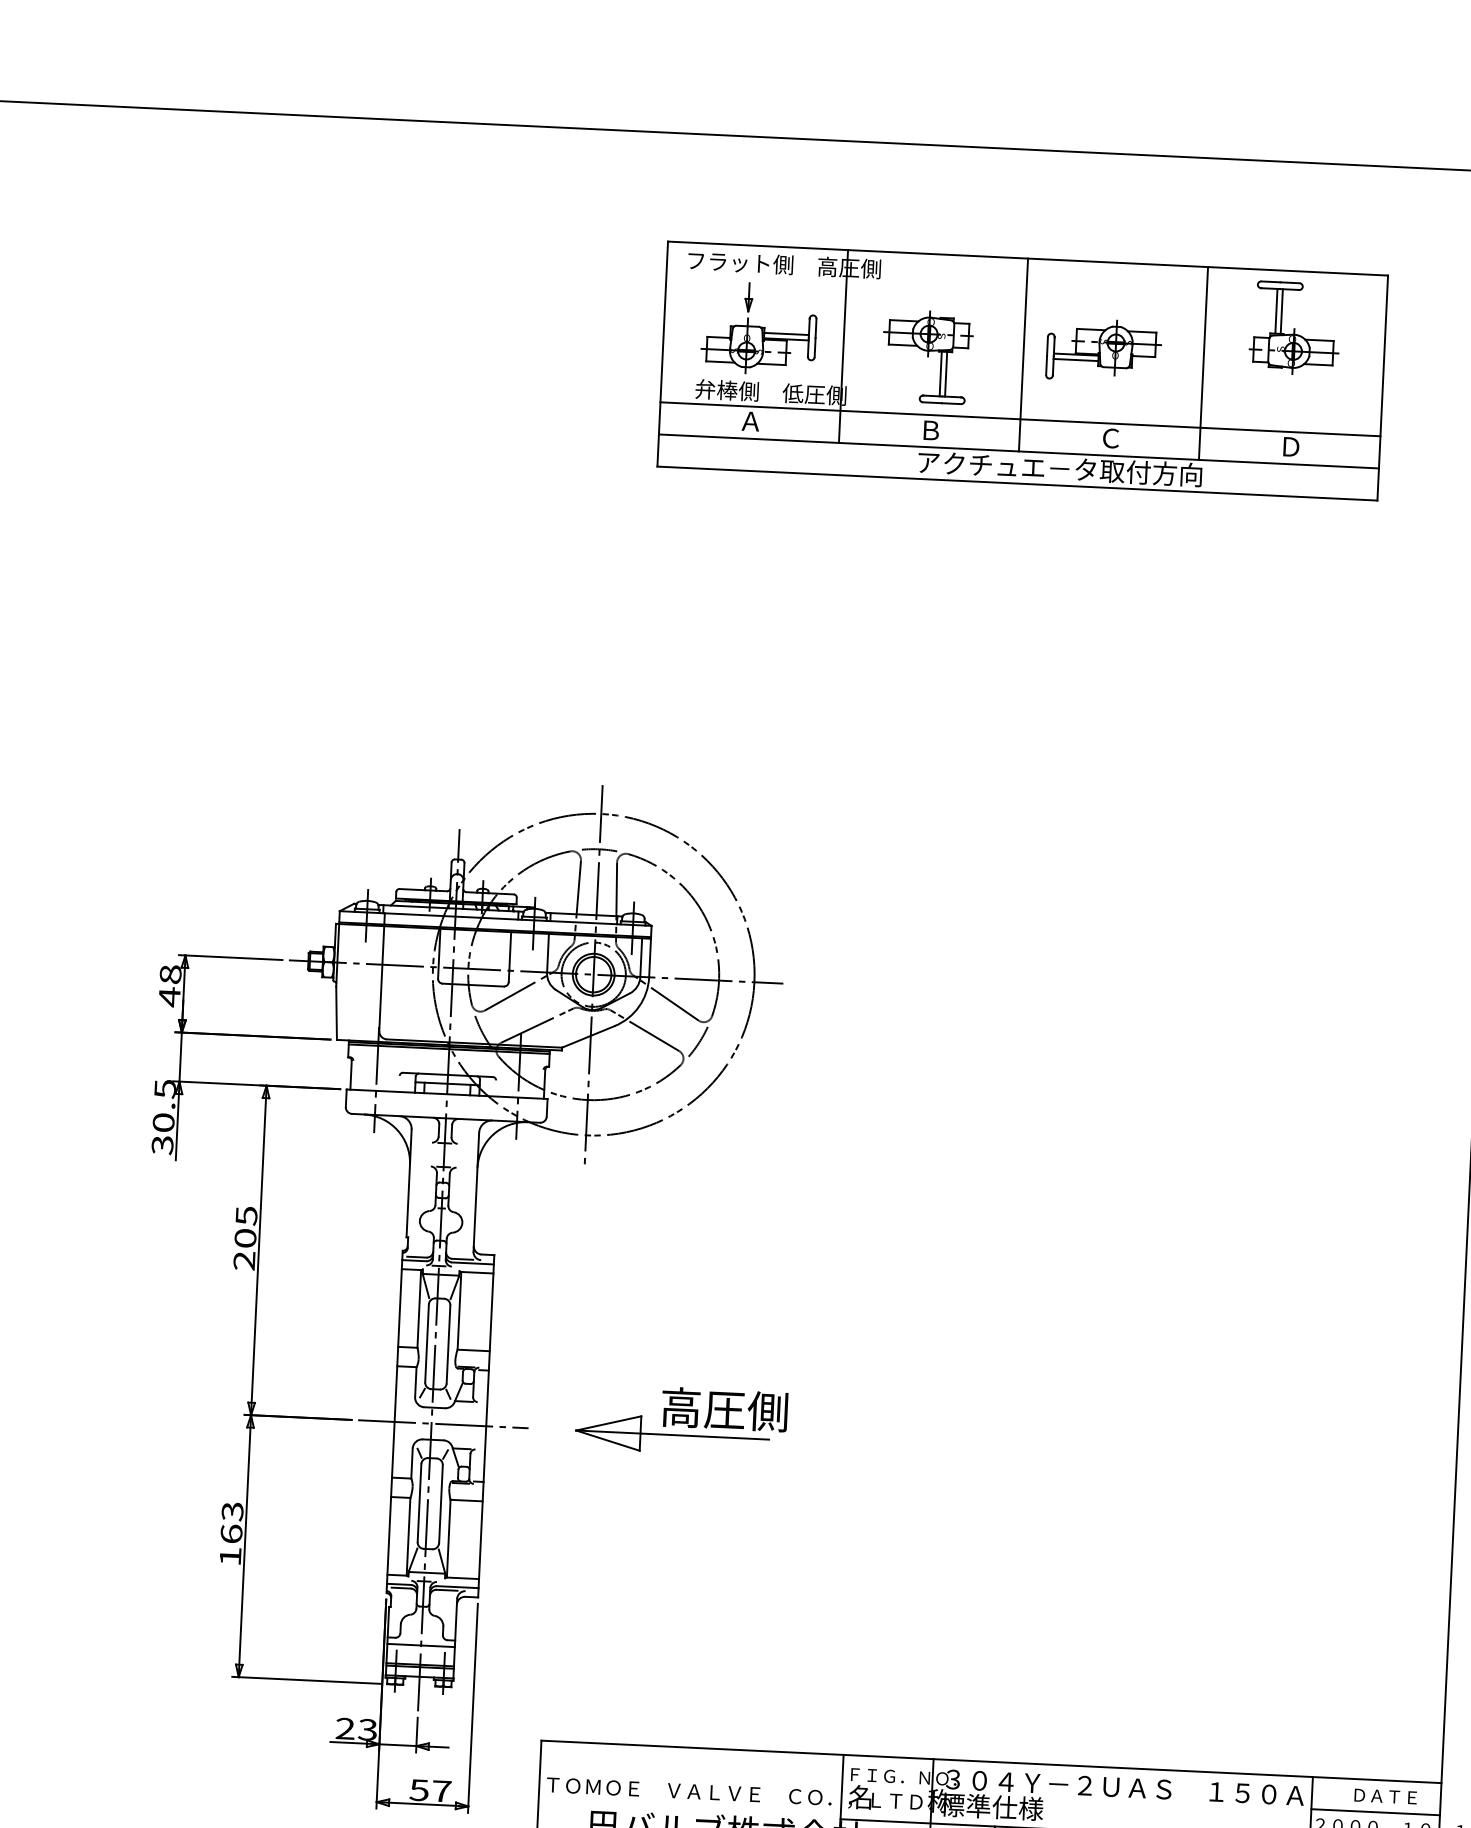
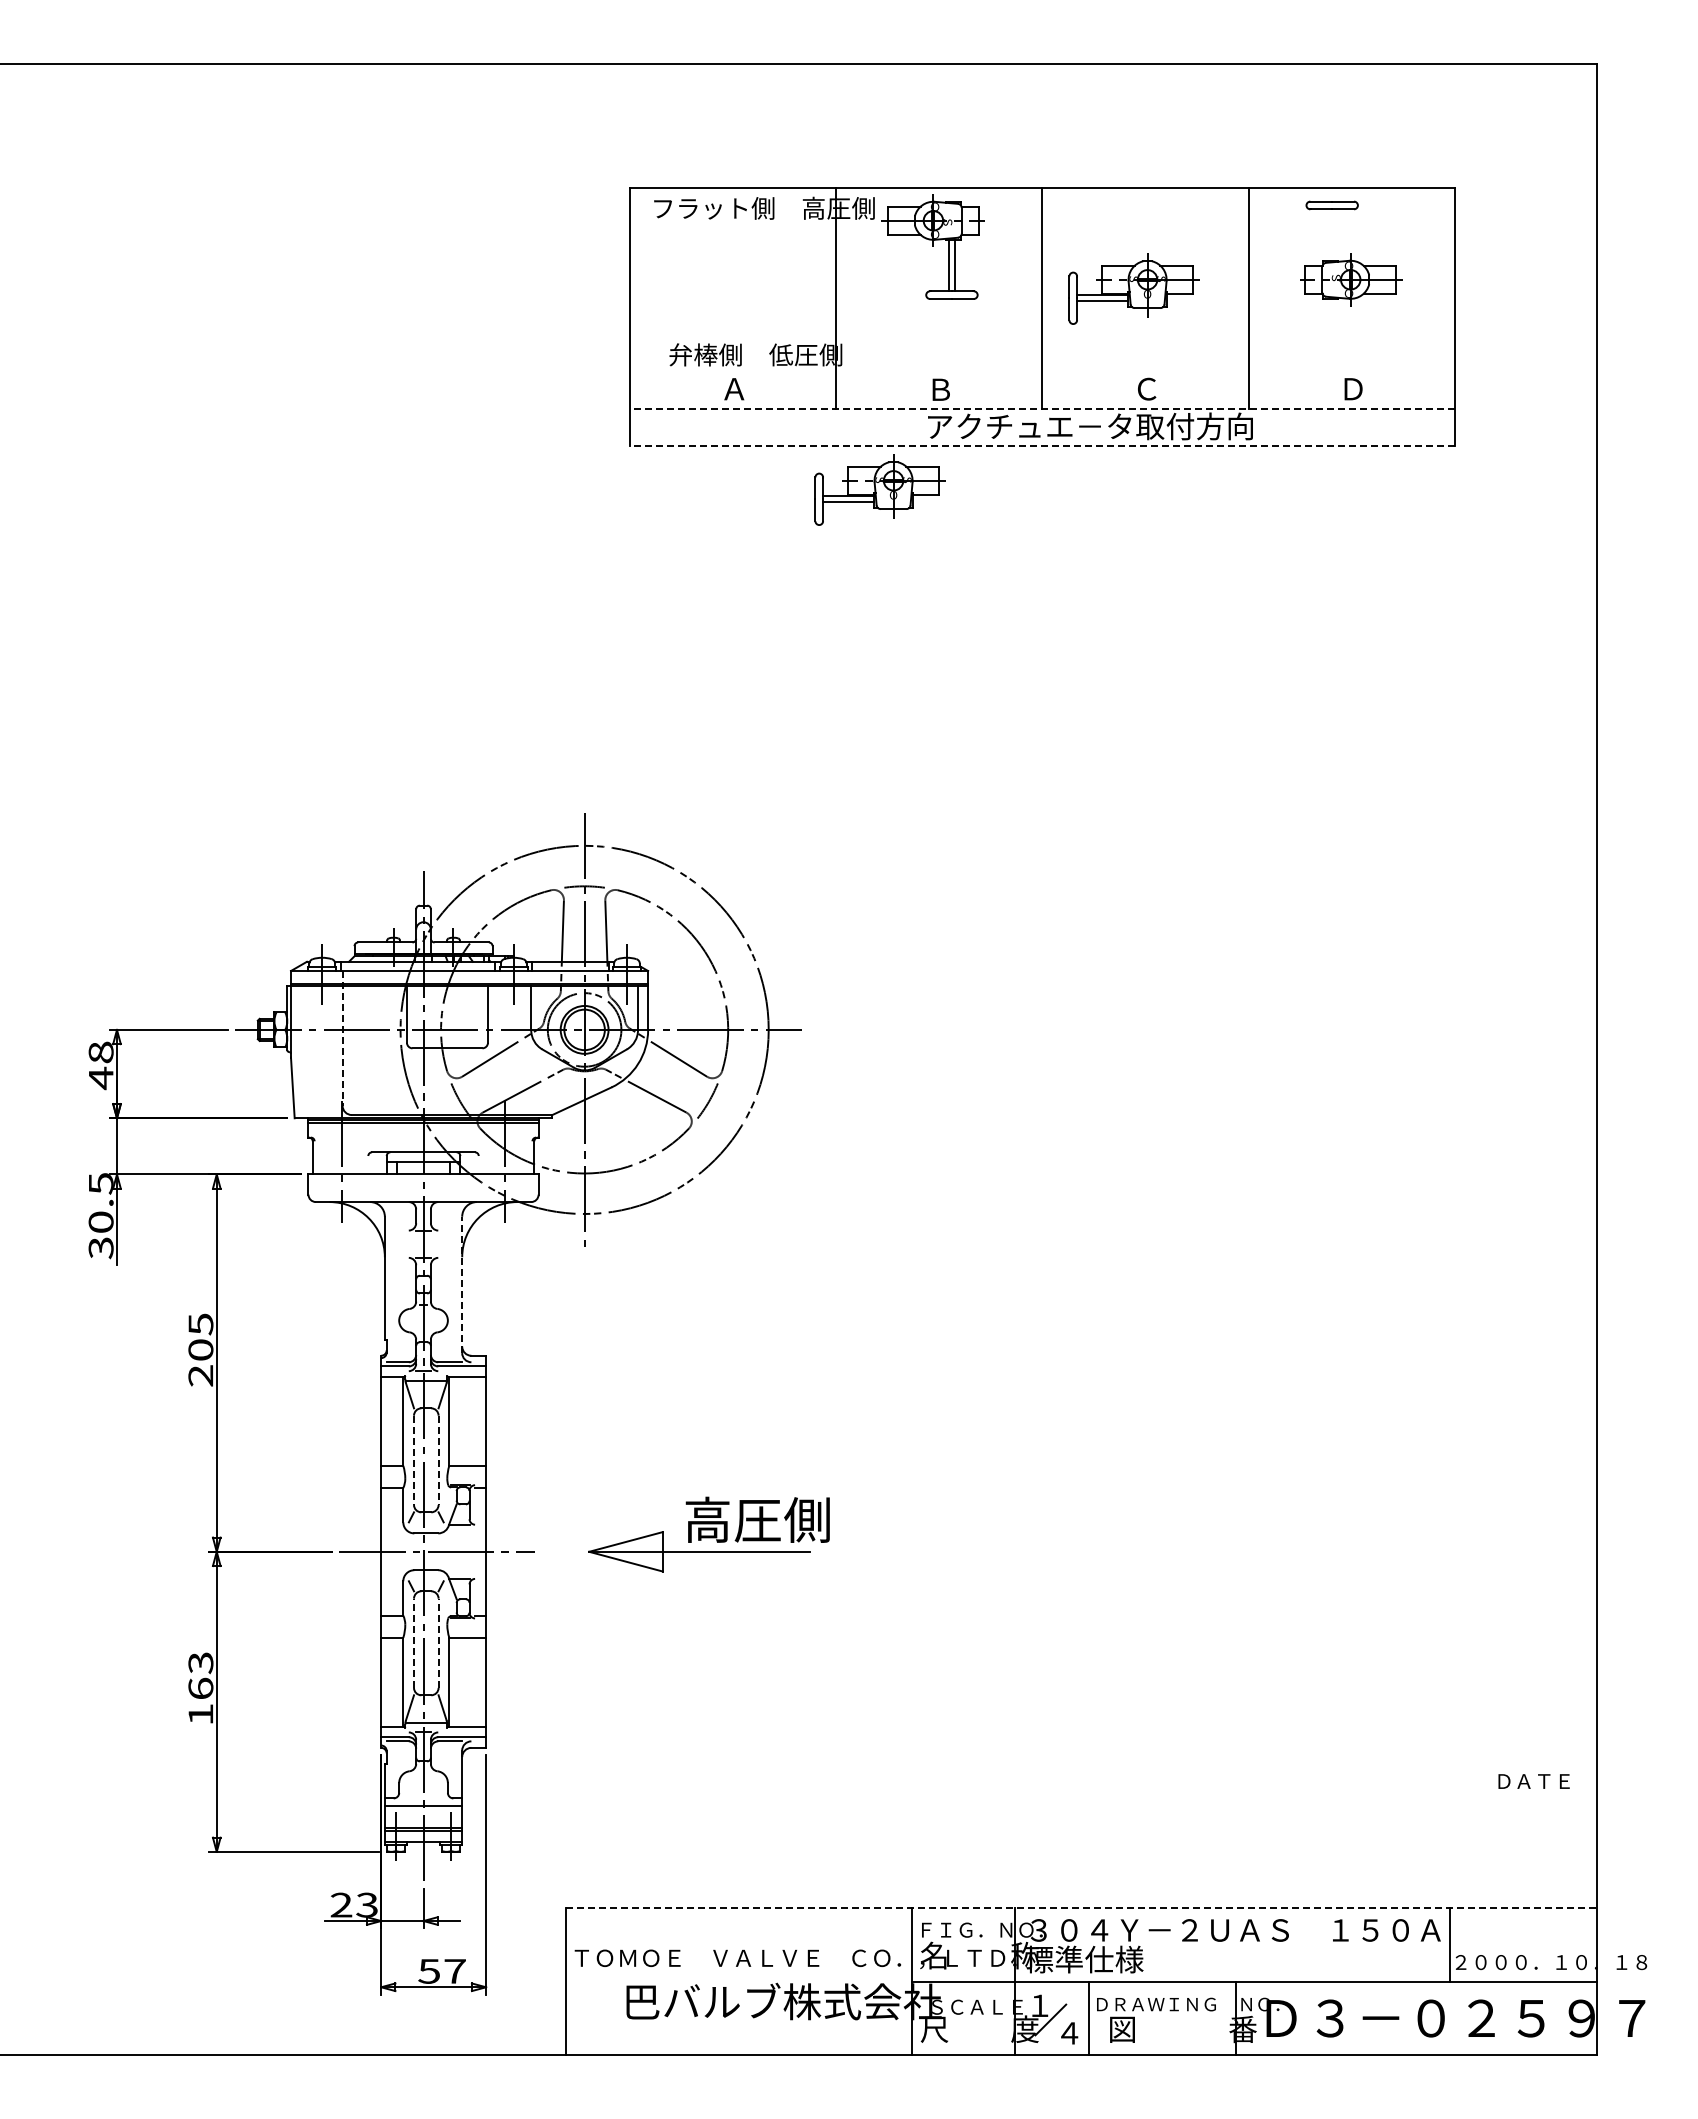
line: (1276, 310) -> (1329, 234), removed
line: (1281, 311) -> (1335, 234), removed
part: (758, 328) -> (738, 282), removed
part: (927, 356) -> (932, 246), moved
line: (1020, 419) -> (1042, 372), removed
line: (1018, 450) -> (1041, 408), solid -> dashed
line: (1016, 483) -> (1041, 445), solid -> dashed
part: (873, 515) -> (879, 489), added
line: (381, 972) -> (342, 1038), solid -> dashed
line: (476, 1191) -> (462, 1284), solid -> dashed
line: (427, 1343) -> (414, 1460), solid -> dashed
line: (448, 1344) -> (438, 1460), solid -> dashed
line: (419, 1503) -> (414, 1643), solid -> dashed
line: (440, 1504) -> (438, 1643), solid -> dashed
line: (992, 1762) -> (1082, 1908), solid -> dashed
text: (1385, 1796) -> (1533, 1781), moved
line: (1375, 1811) -> (1523, 1944), removed

